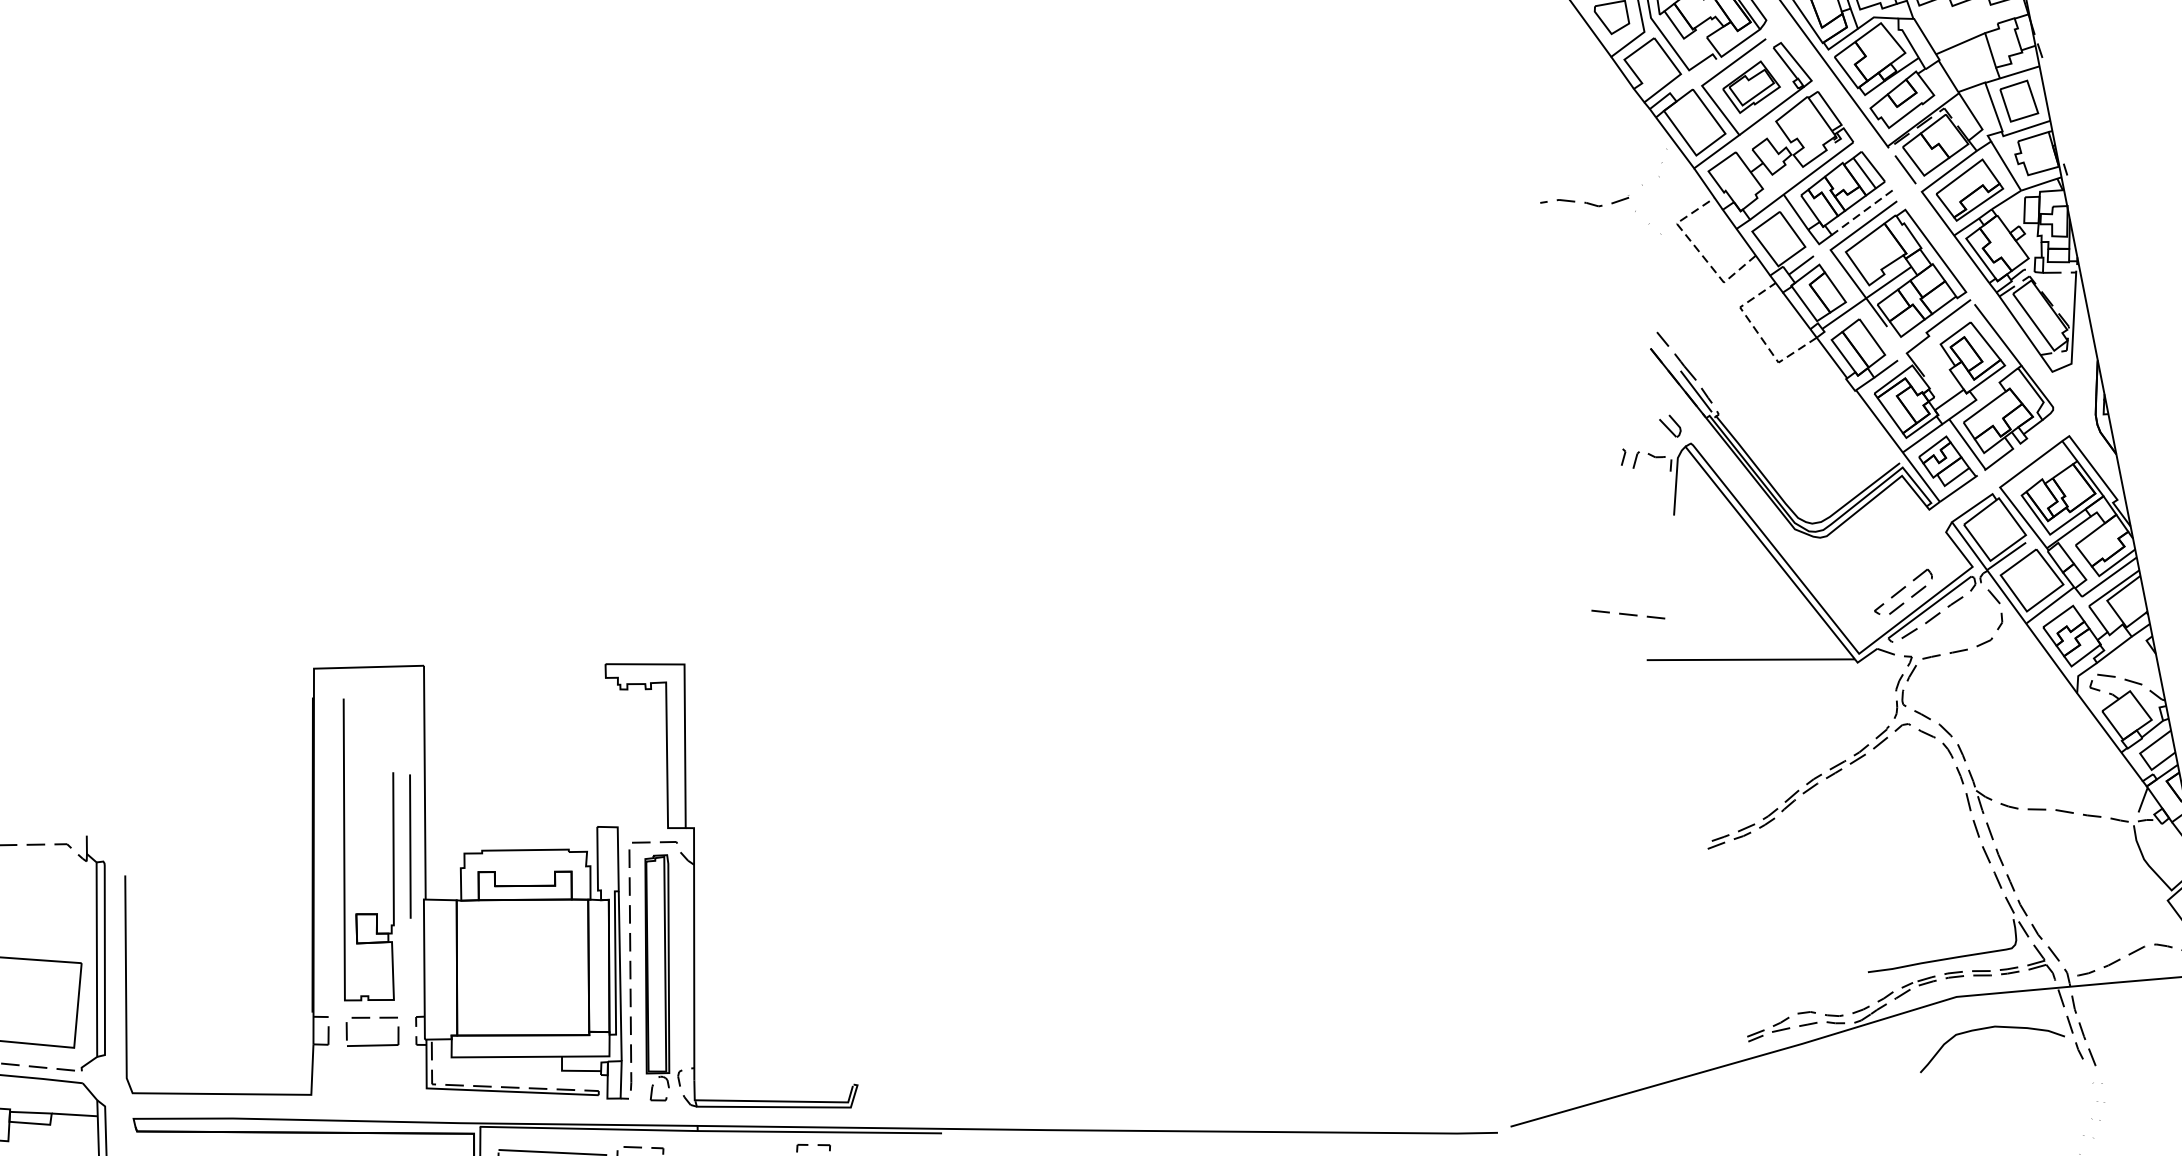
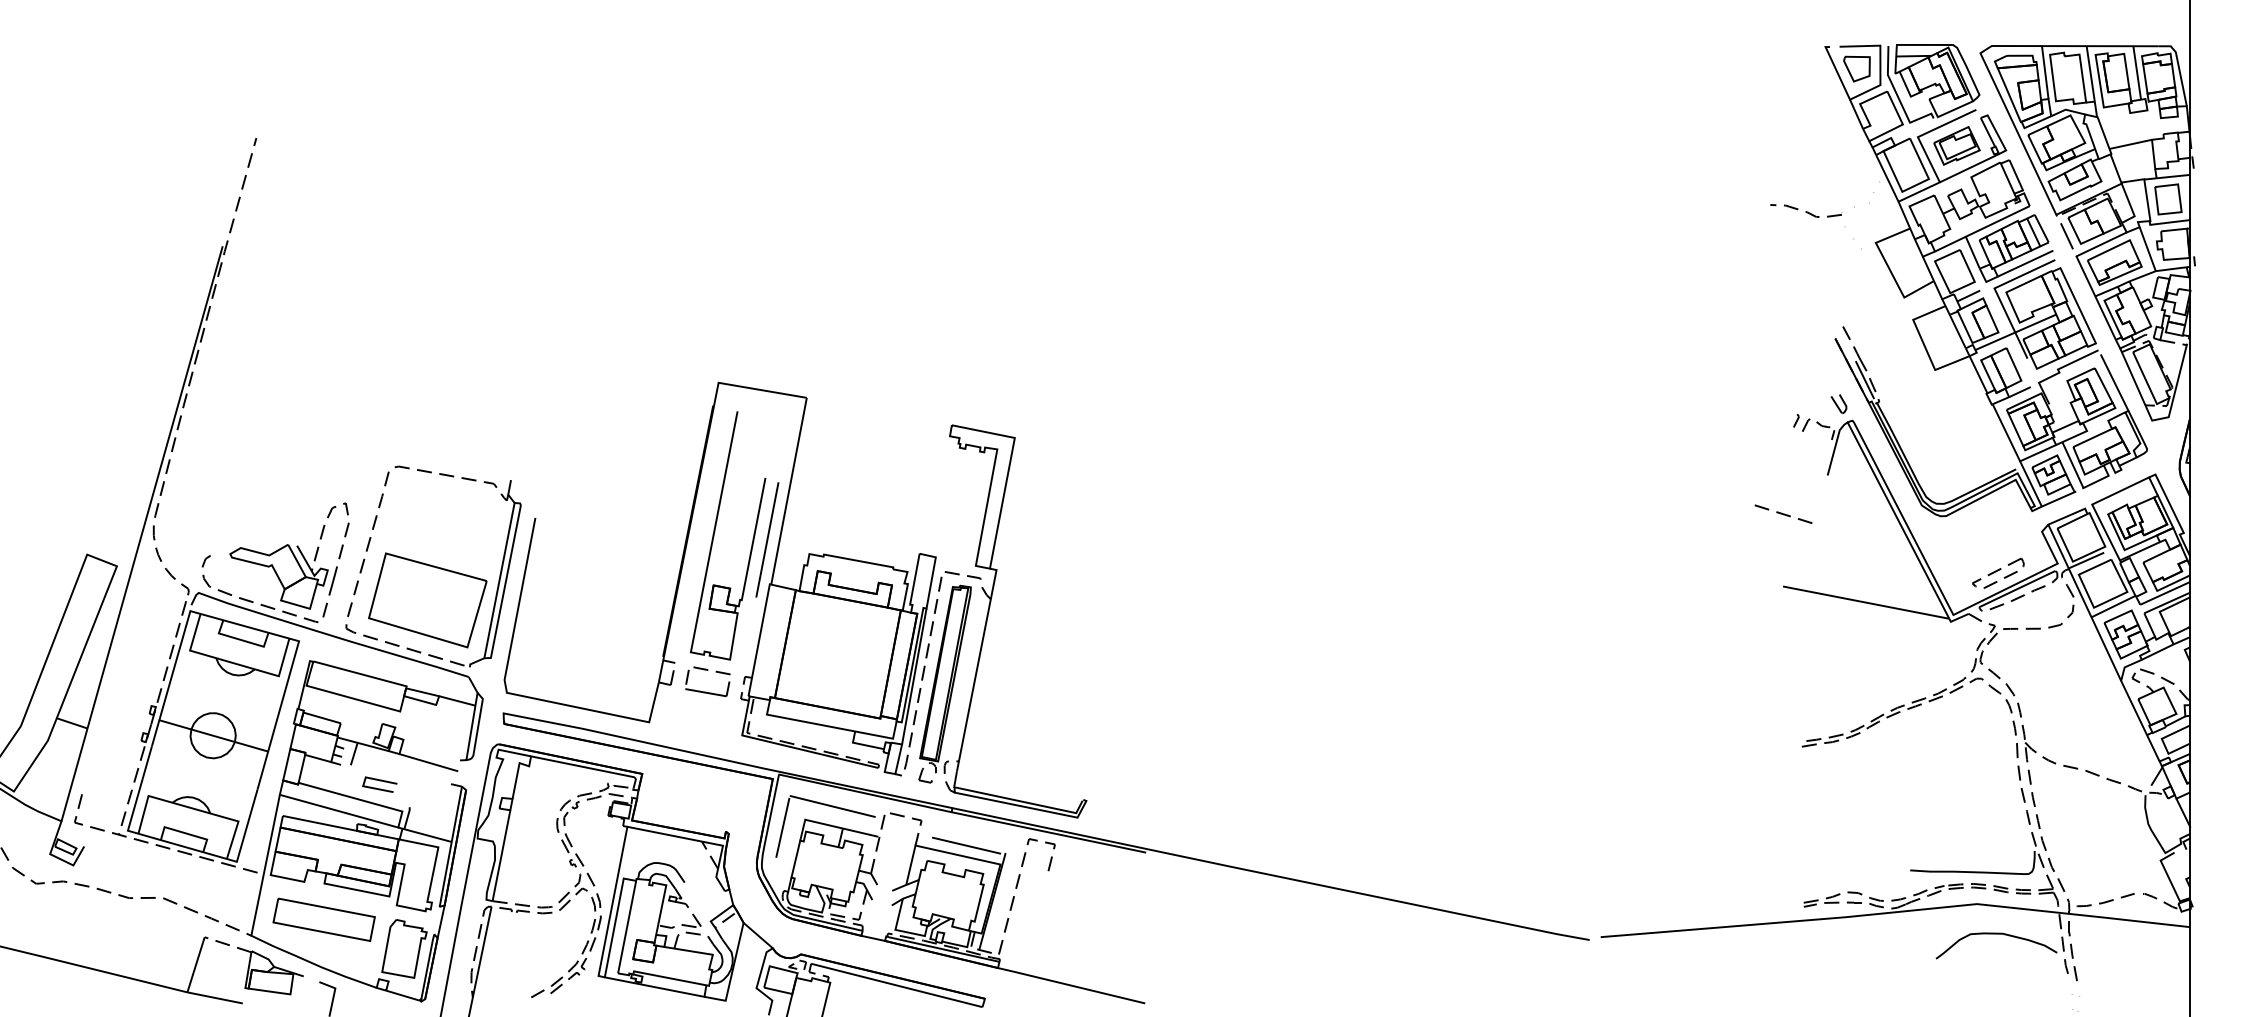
line: (1862, 212) -> (2025, 263), dashed -> solid
line: (1699, 251) -> (1889, 268), dashed -> solid
line: (1759, 335) -> (1924, 345), dashed -> solid
line: (1628, 613) -> (1783, 513), moved

